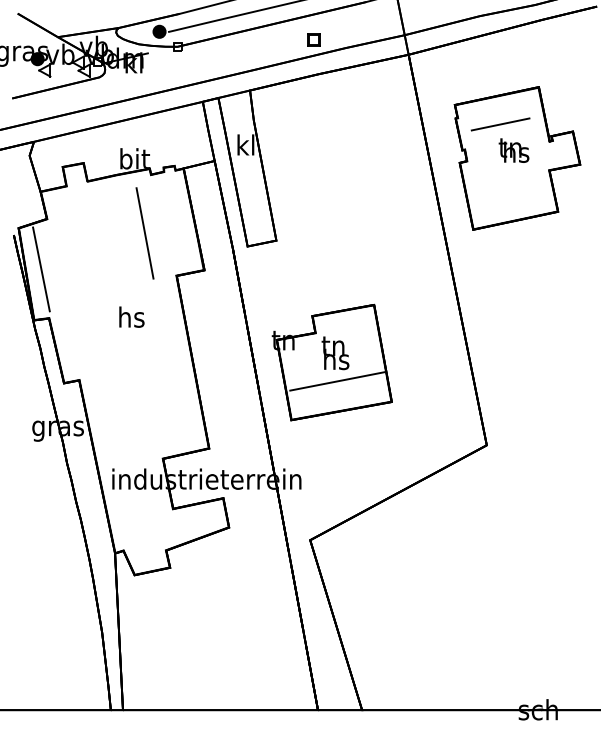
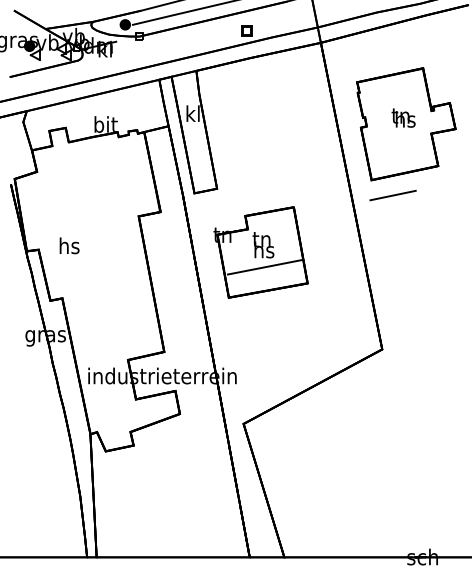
line: (499, 124) -> (392, 195), moved
line: (144, 232) -> (113, 182), removed
line: (41, 269) -> (32, 211), removed
text: (131, 316) -> (69, 245), moved
part: (331, 362) -> (260, 252), moved

